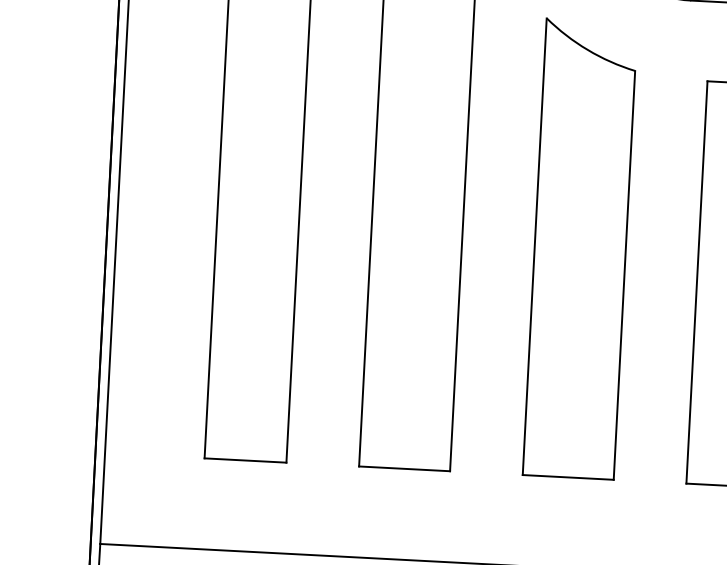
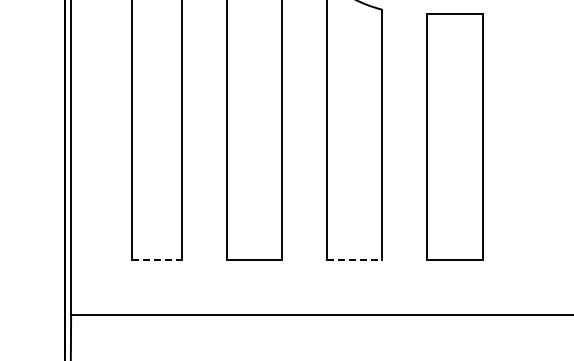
line: (246, 459) -> (157, 259), solid -> dashed
line: (568, 476) -> (354, 259), solid -> dashed

